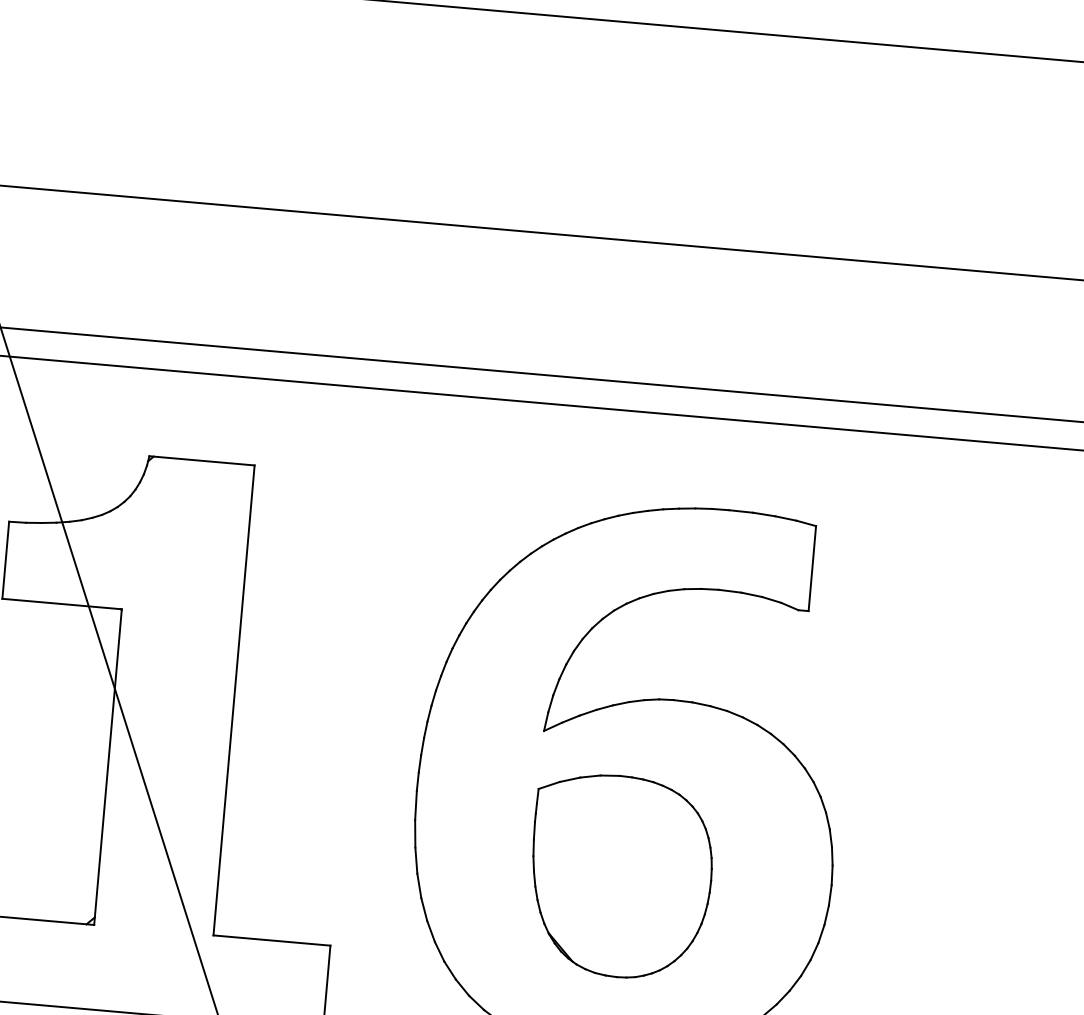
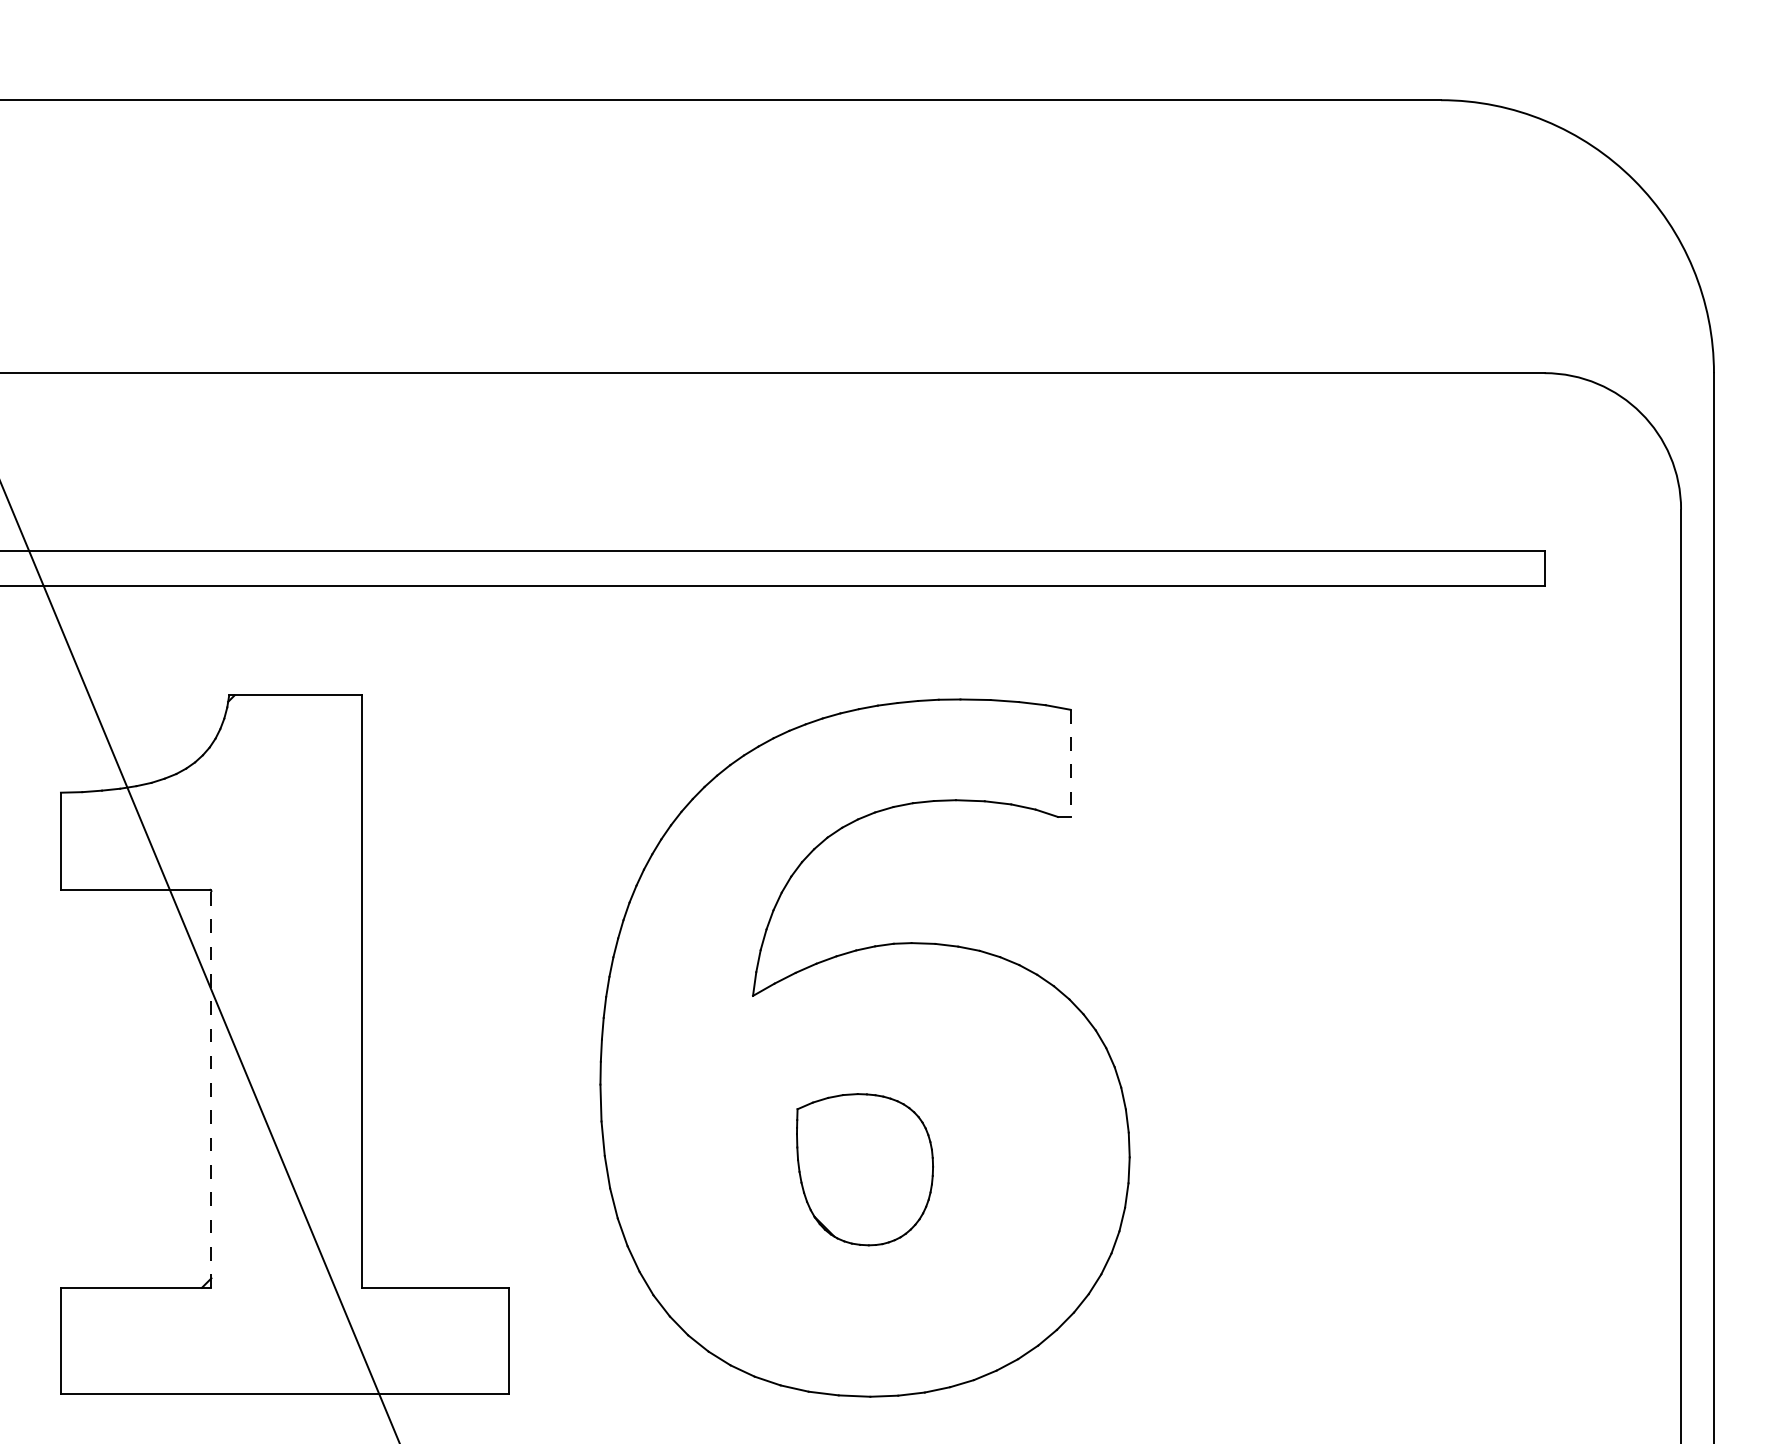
line: (812, 568) -> (1070, 763), solid -> dashed
line: (108, 766) -> (211, 1088), solid -> dashed
part: (620, 876) -> (864, 1169), size x0.6

